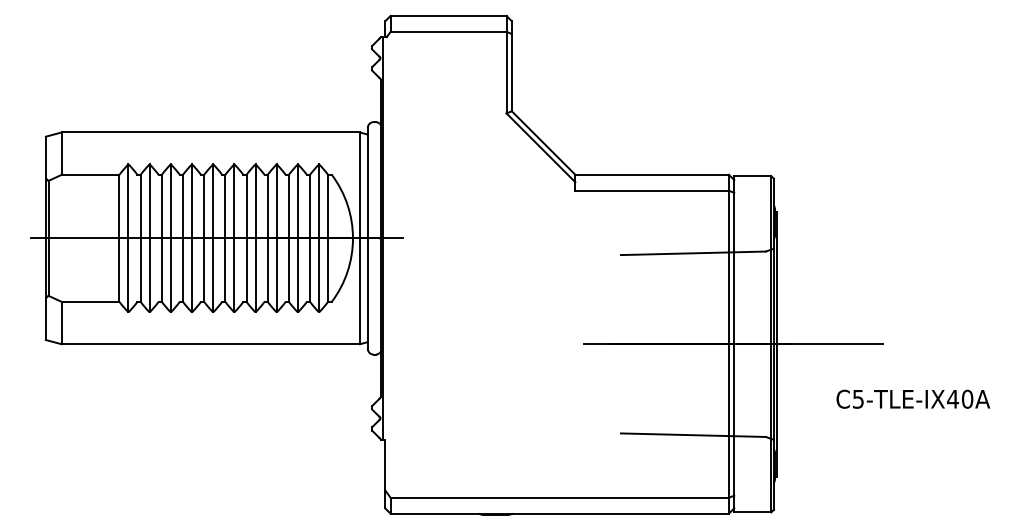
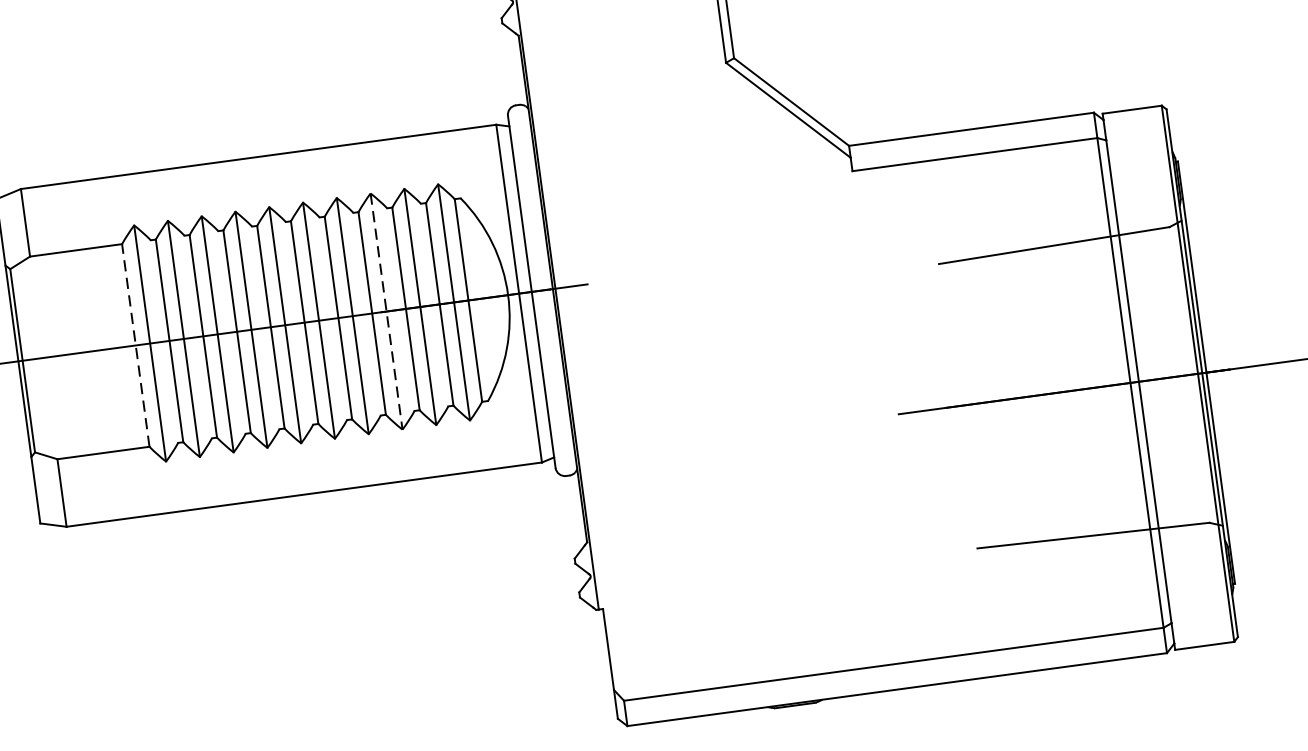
line: (119, 238) -> (135, 345), solid -> dashed
line: (276, 238) -> (386, 311), solid -> dashed

